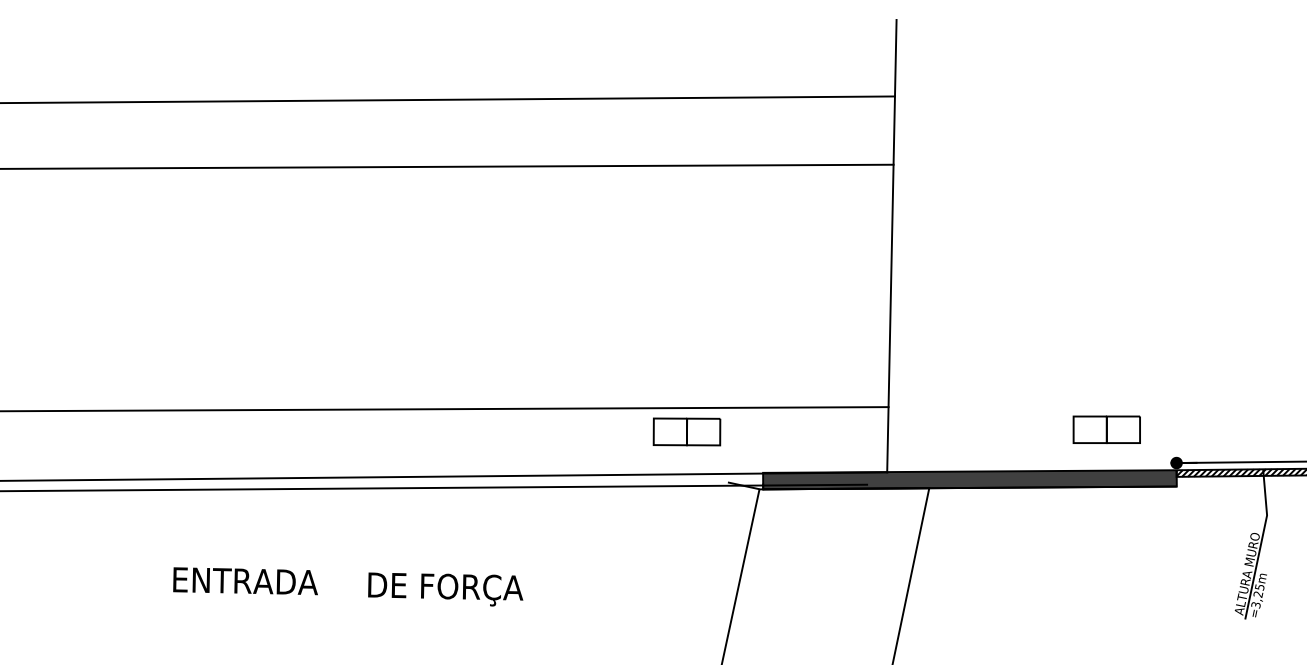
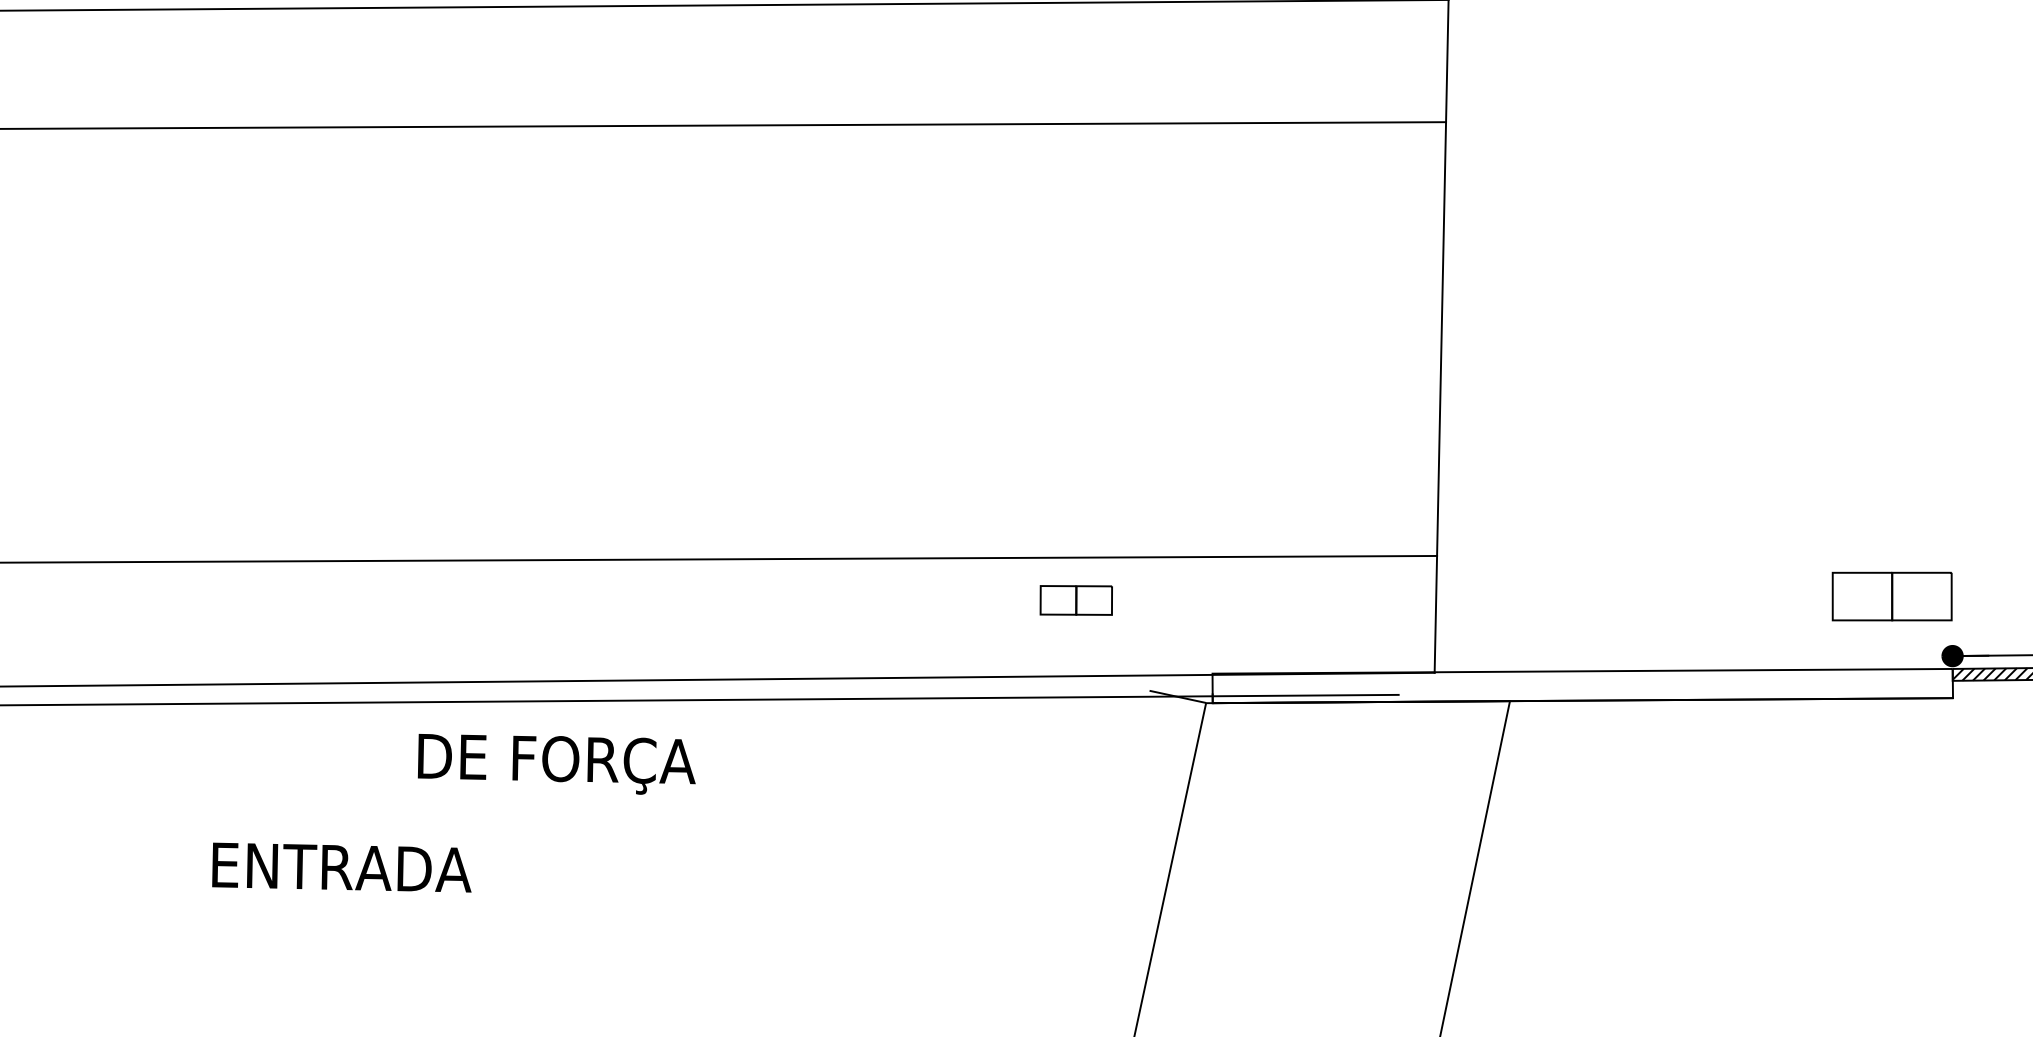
part: (1106, 429) -> (1891, 596), moved
part: (686, 431) -> (1075, 599), size x0.6
fill: (969, 479) -> (1581, 685), removed
text: (245, 581) -> (341, 868), moved
text: (445, 589) -> (556, 764), moved

